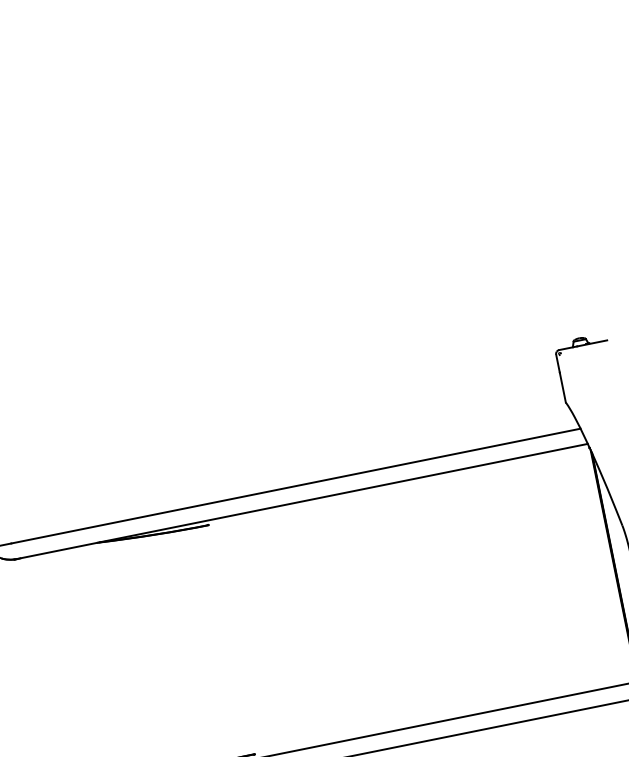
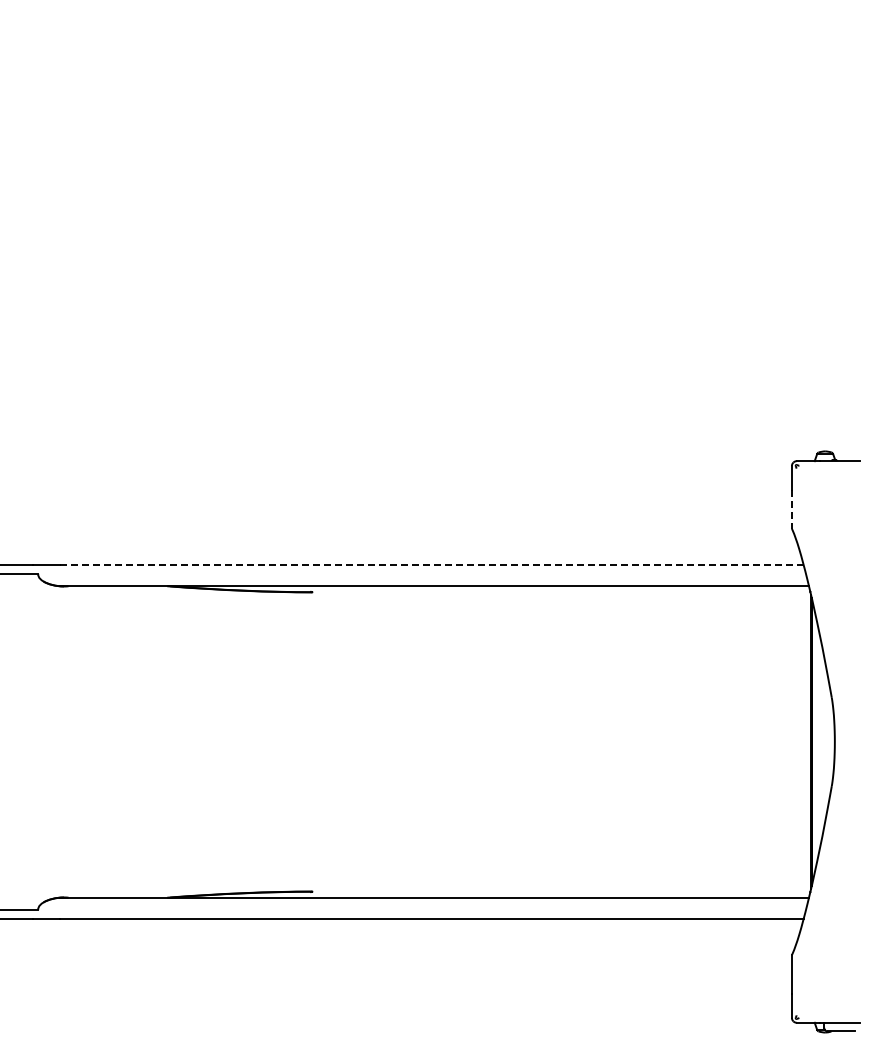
line: (562, 387) -> (791, 509), solid -> dashed
line: (295, 486) -> (431, 565), solid -> dashed

